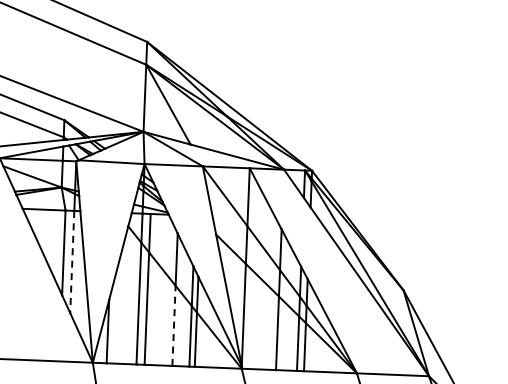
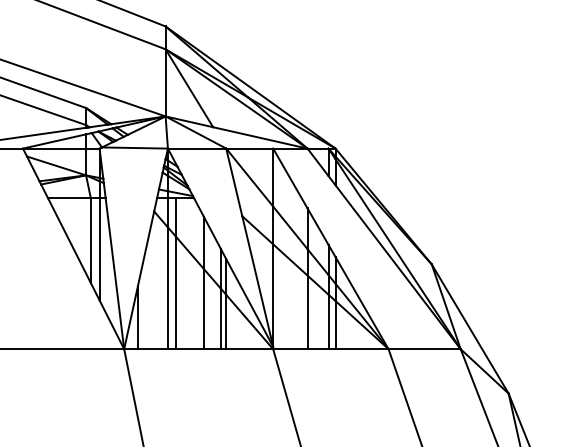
line: (72, 262) -> (99, 249), dashed -> solid
line: (173, 325) -> (203, 308), dashed -> solid

